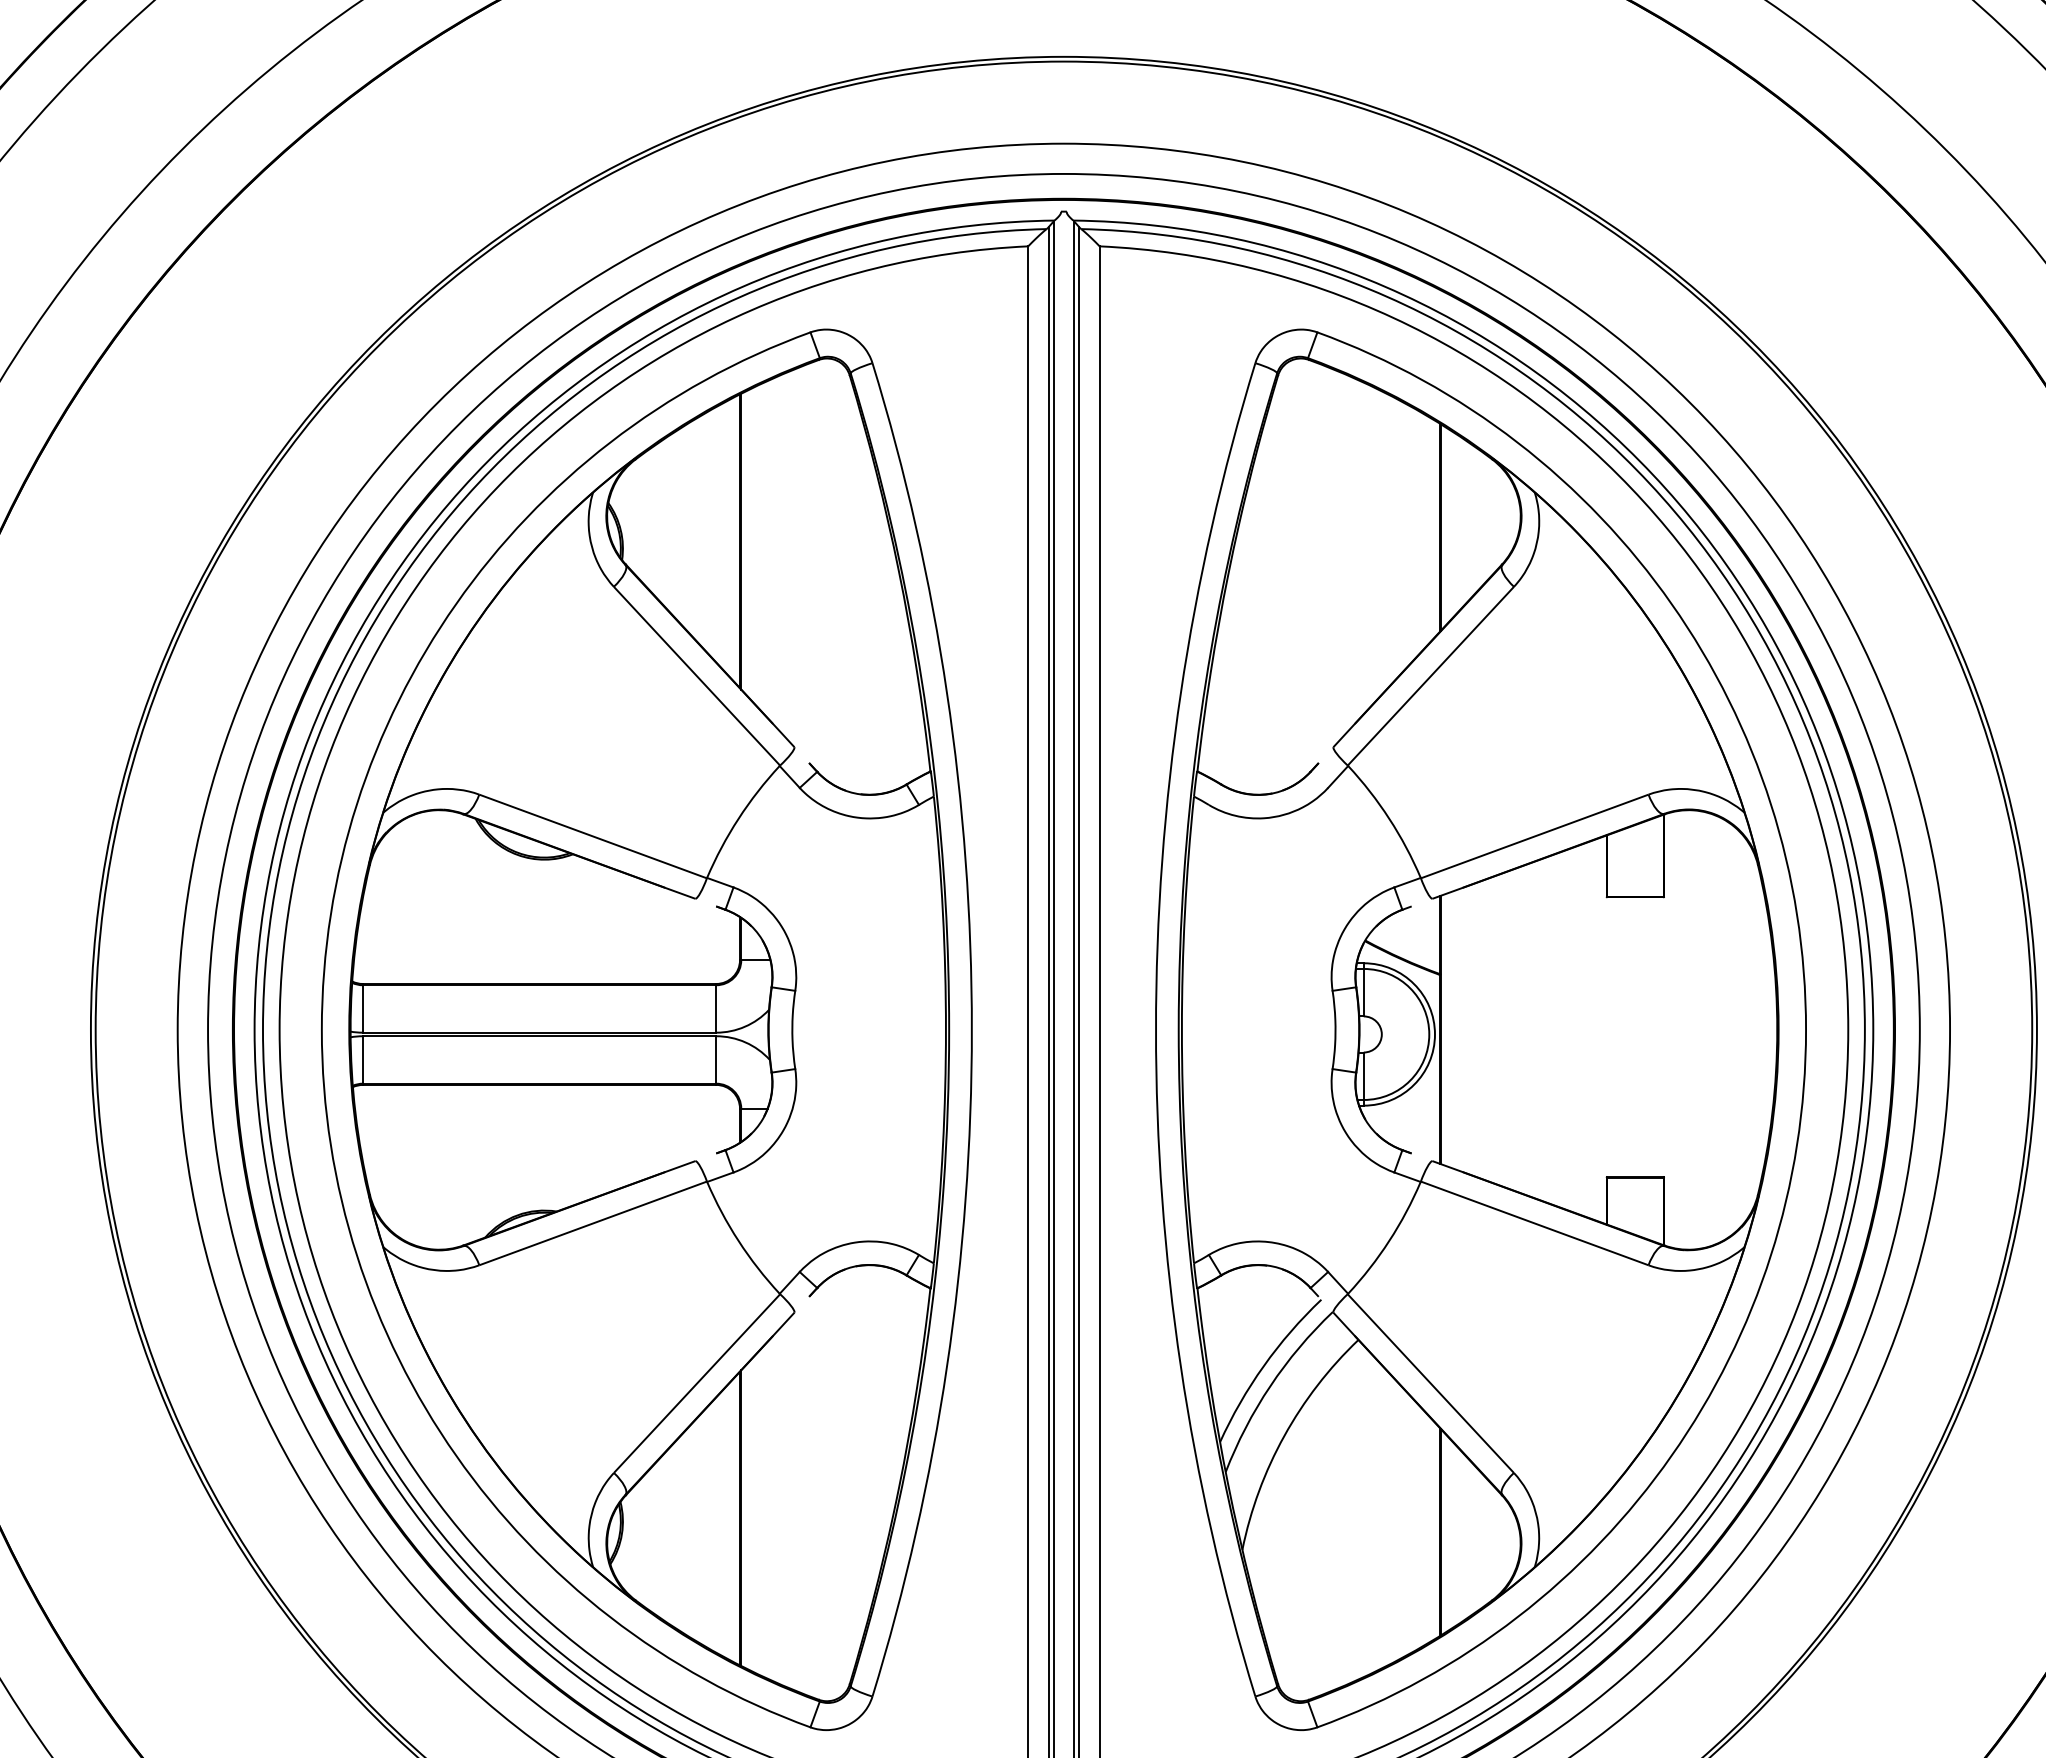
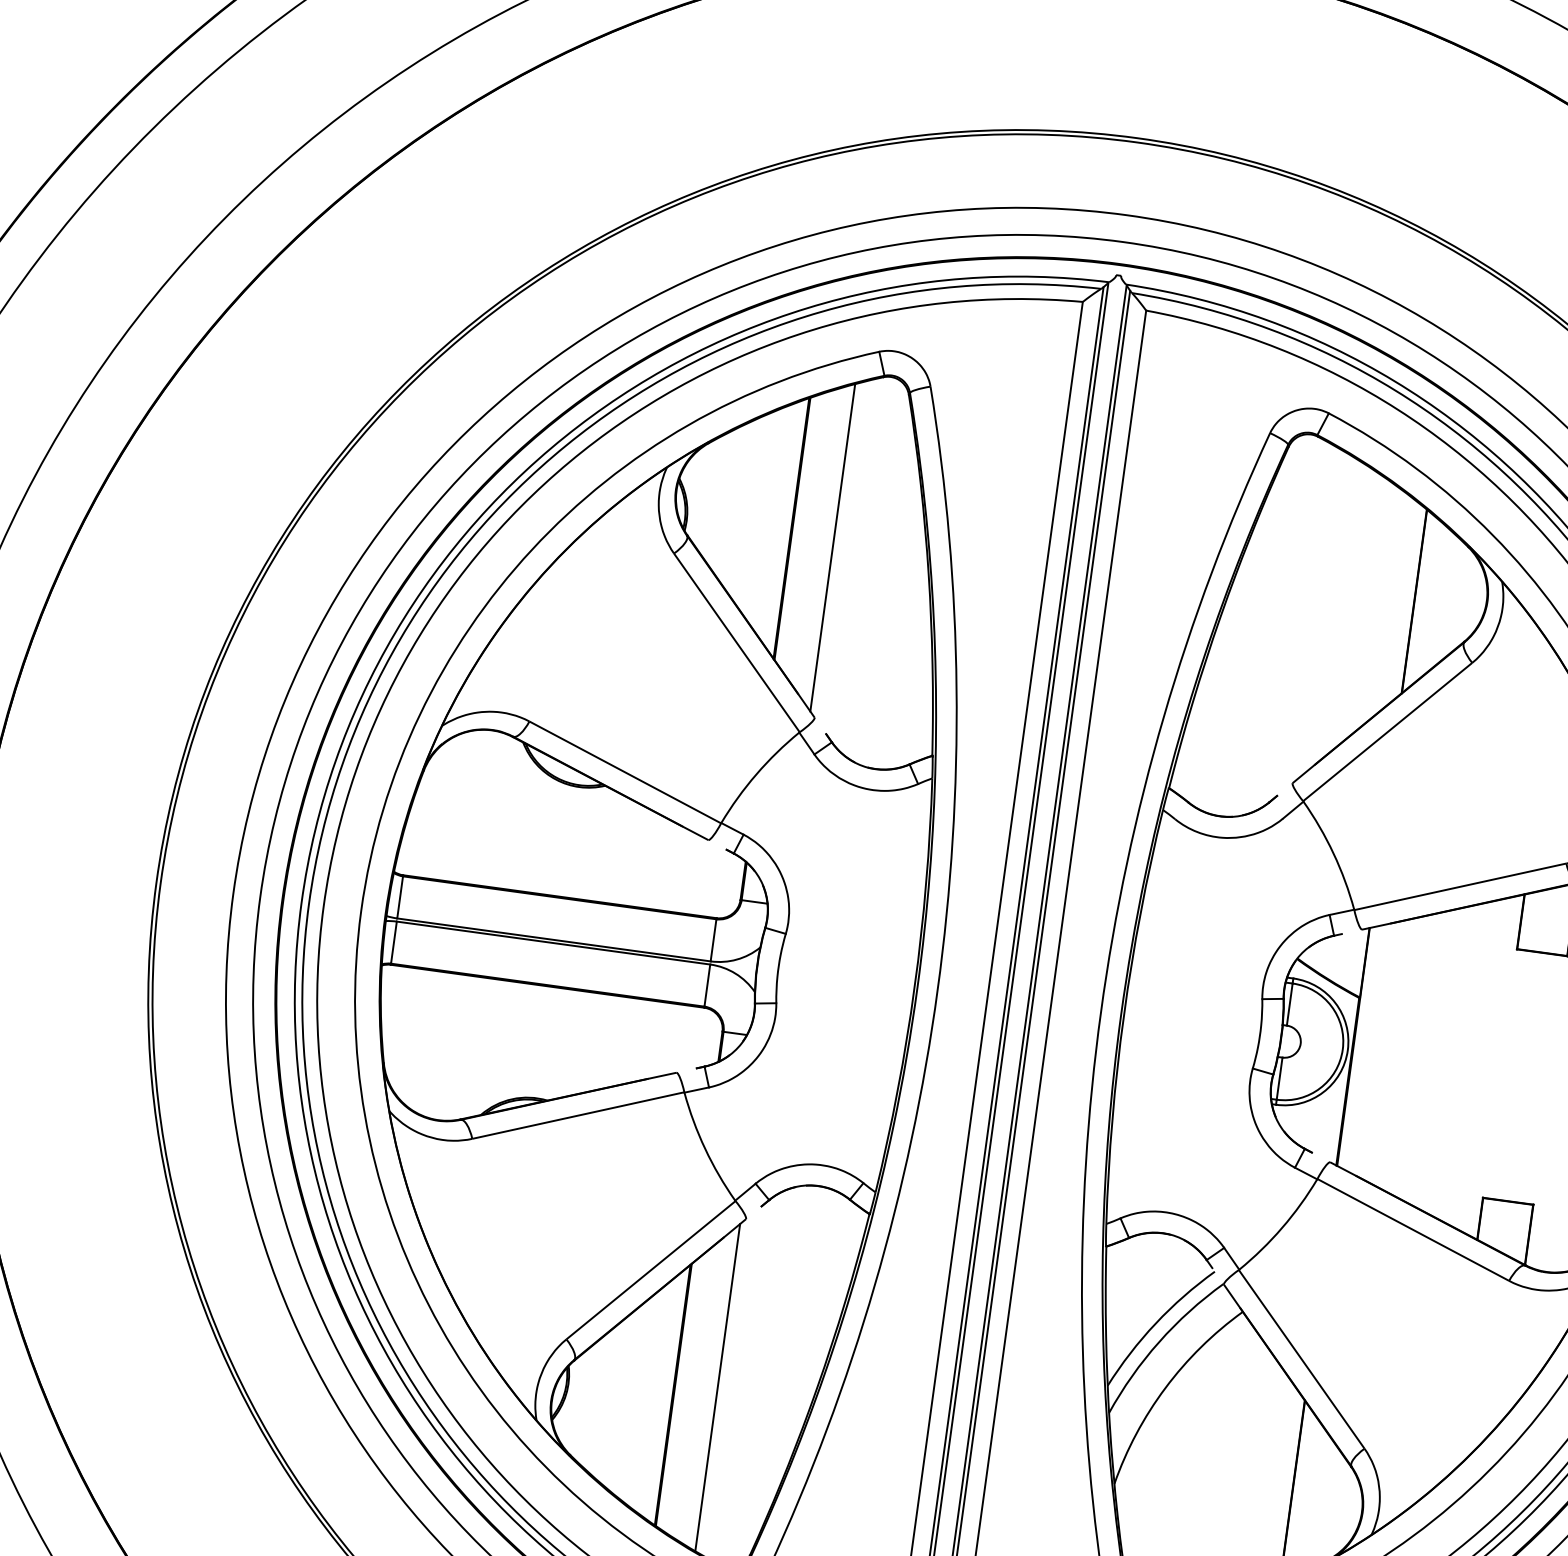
line: (788, 555) -> (832, 546), added
line: (788, 1502) -> (717, 1386), added

